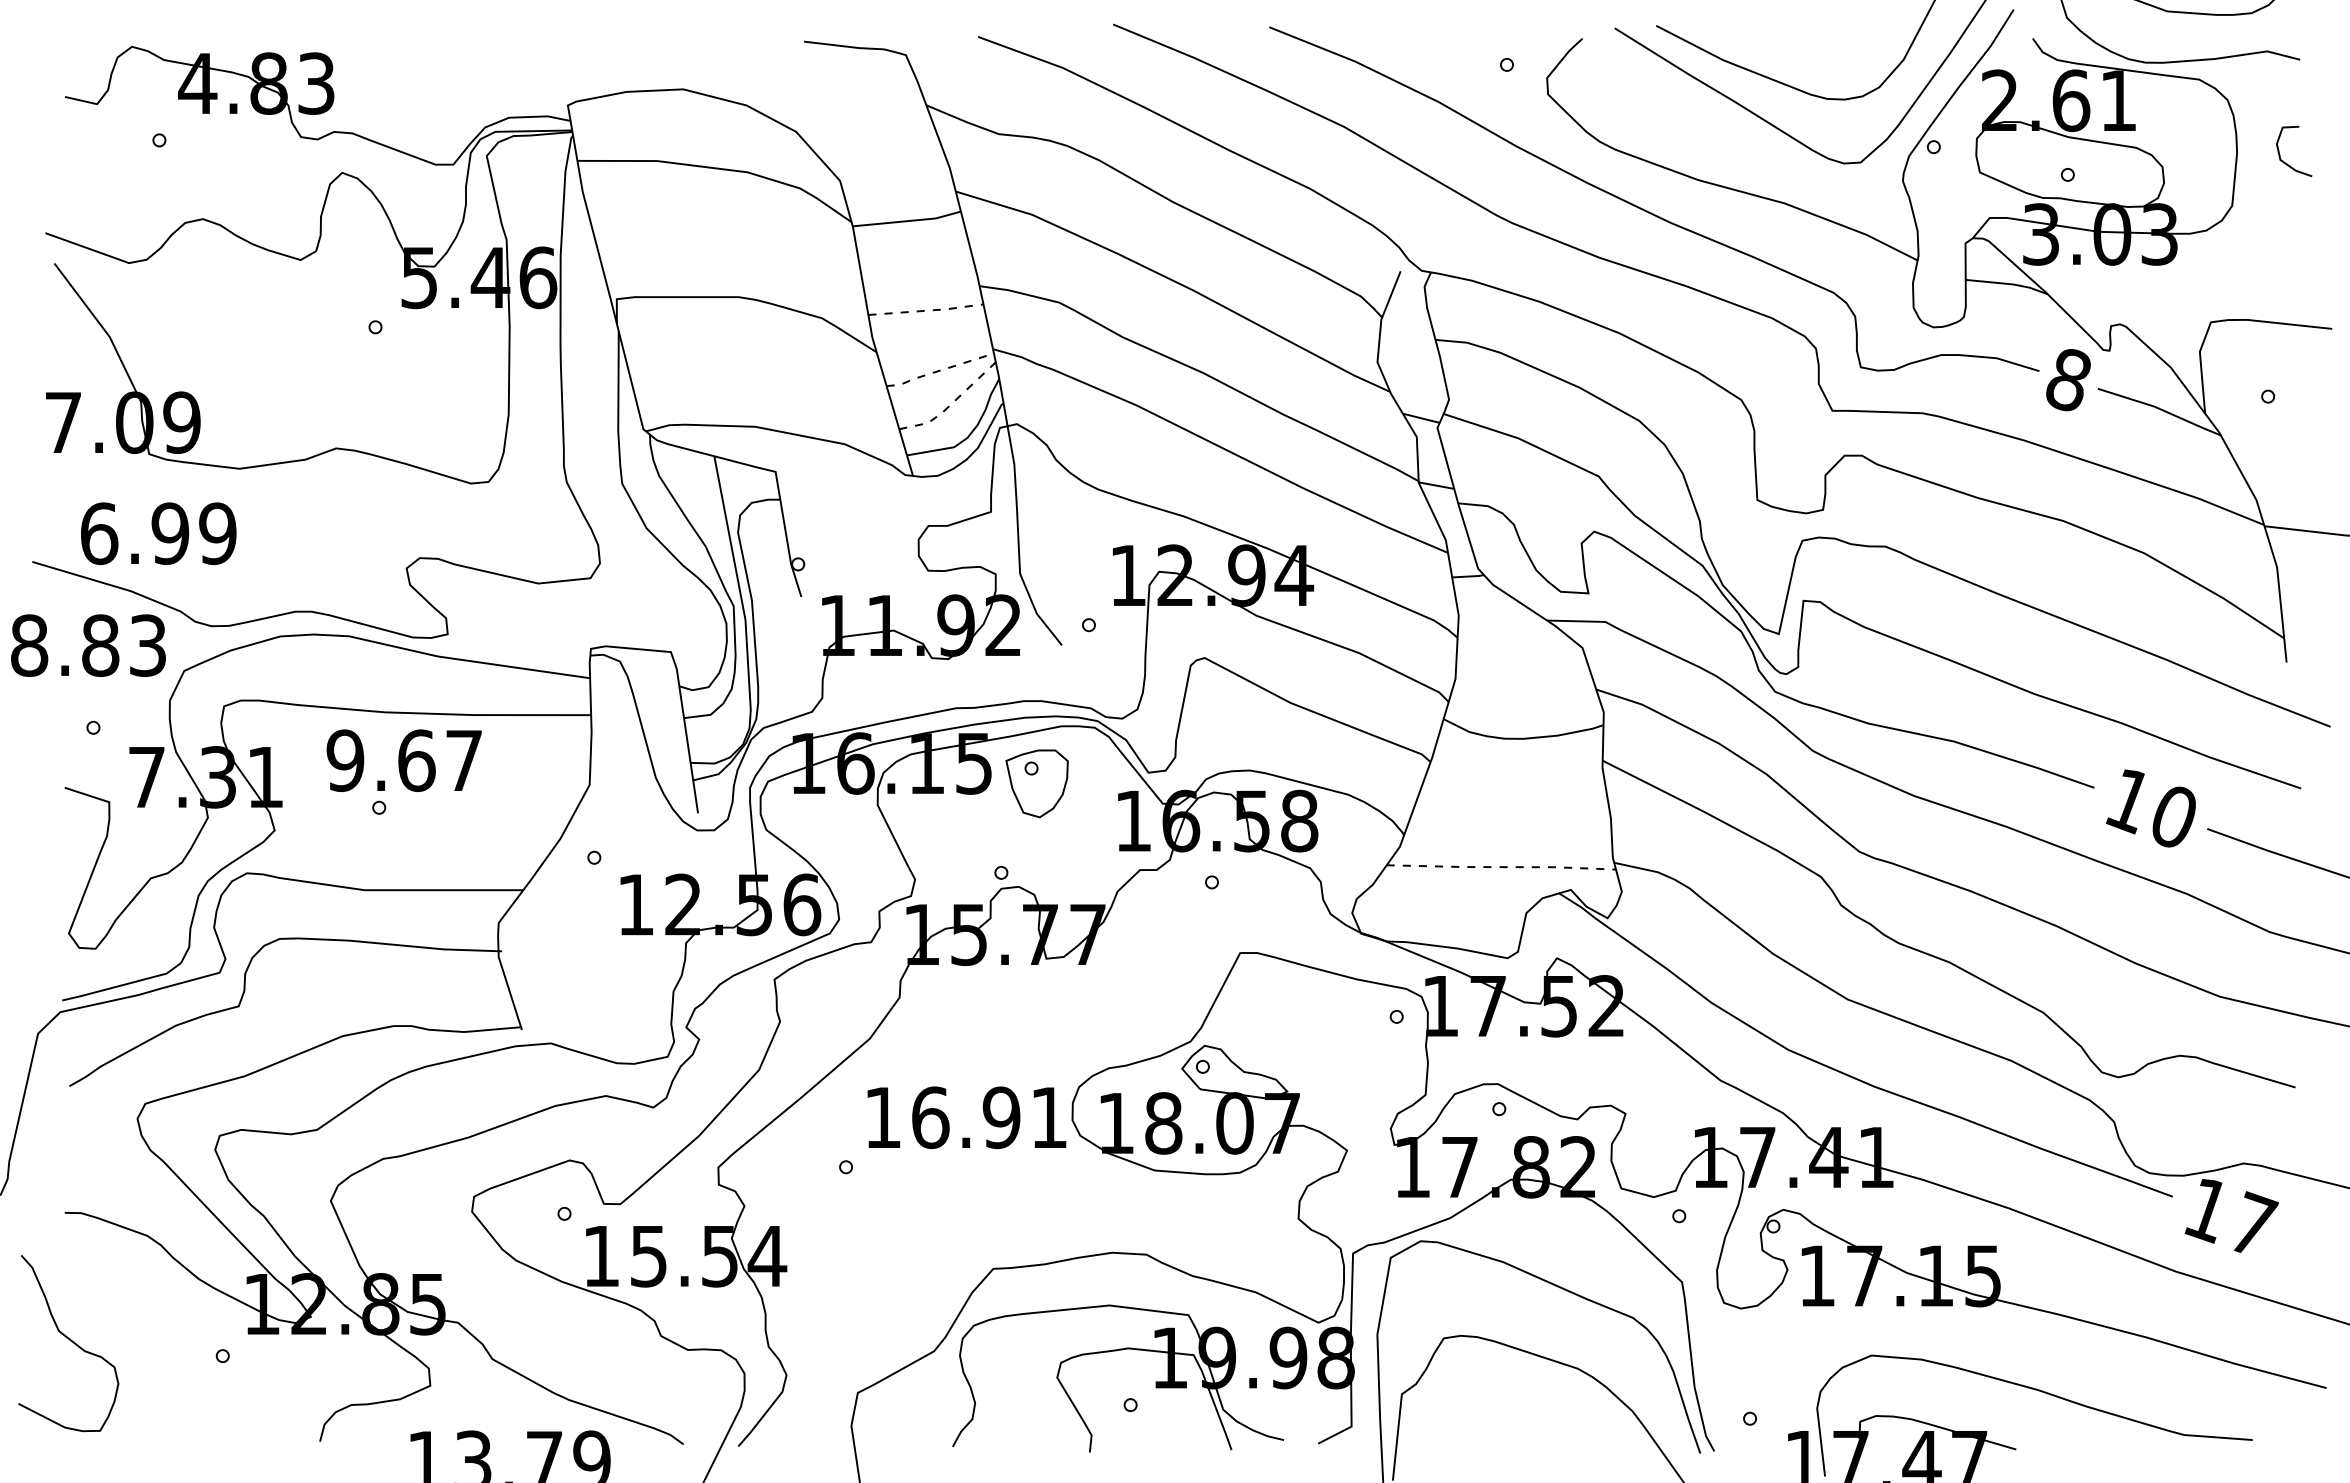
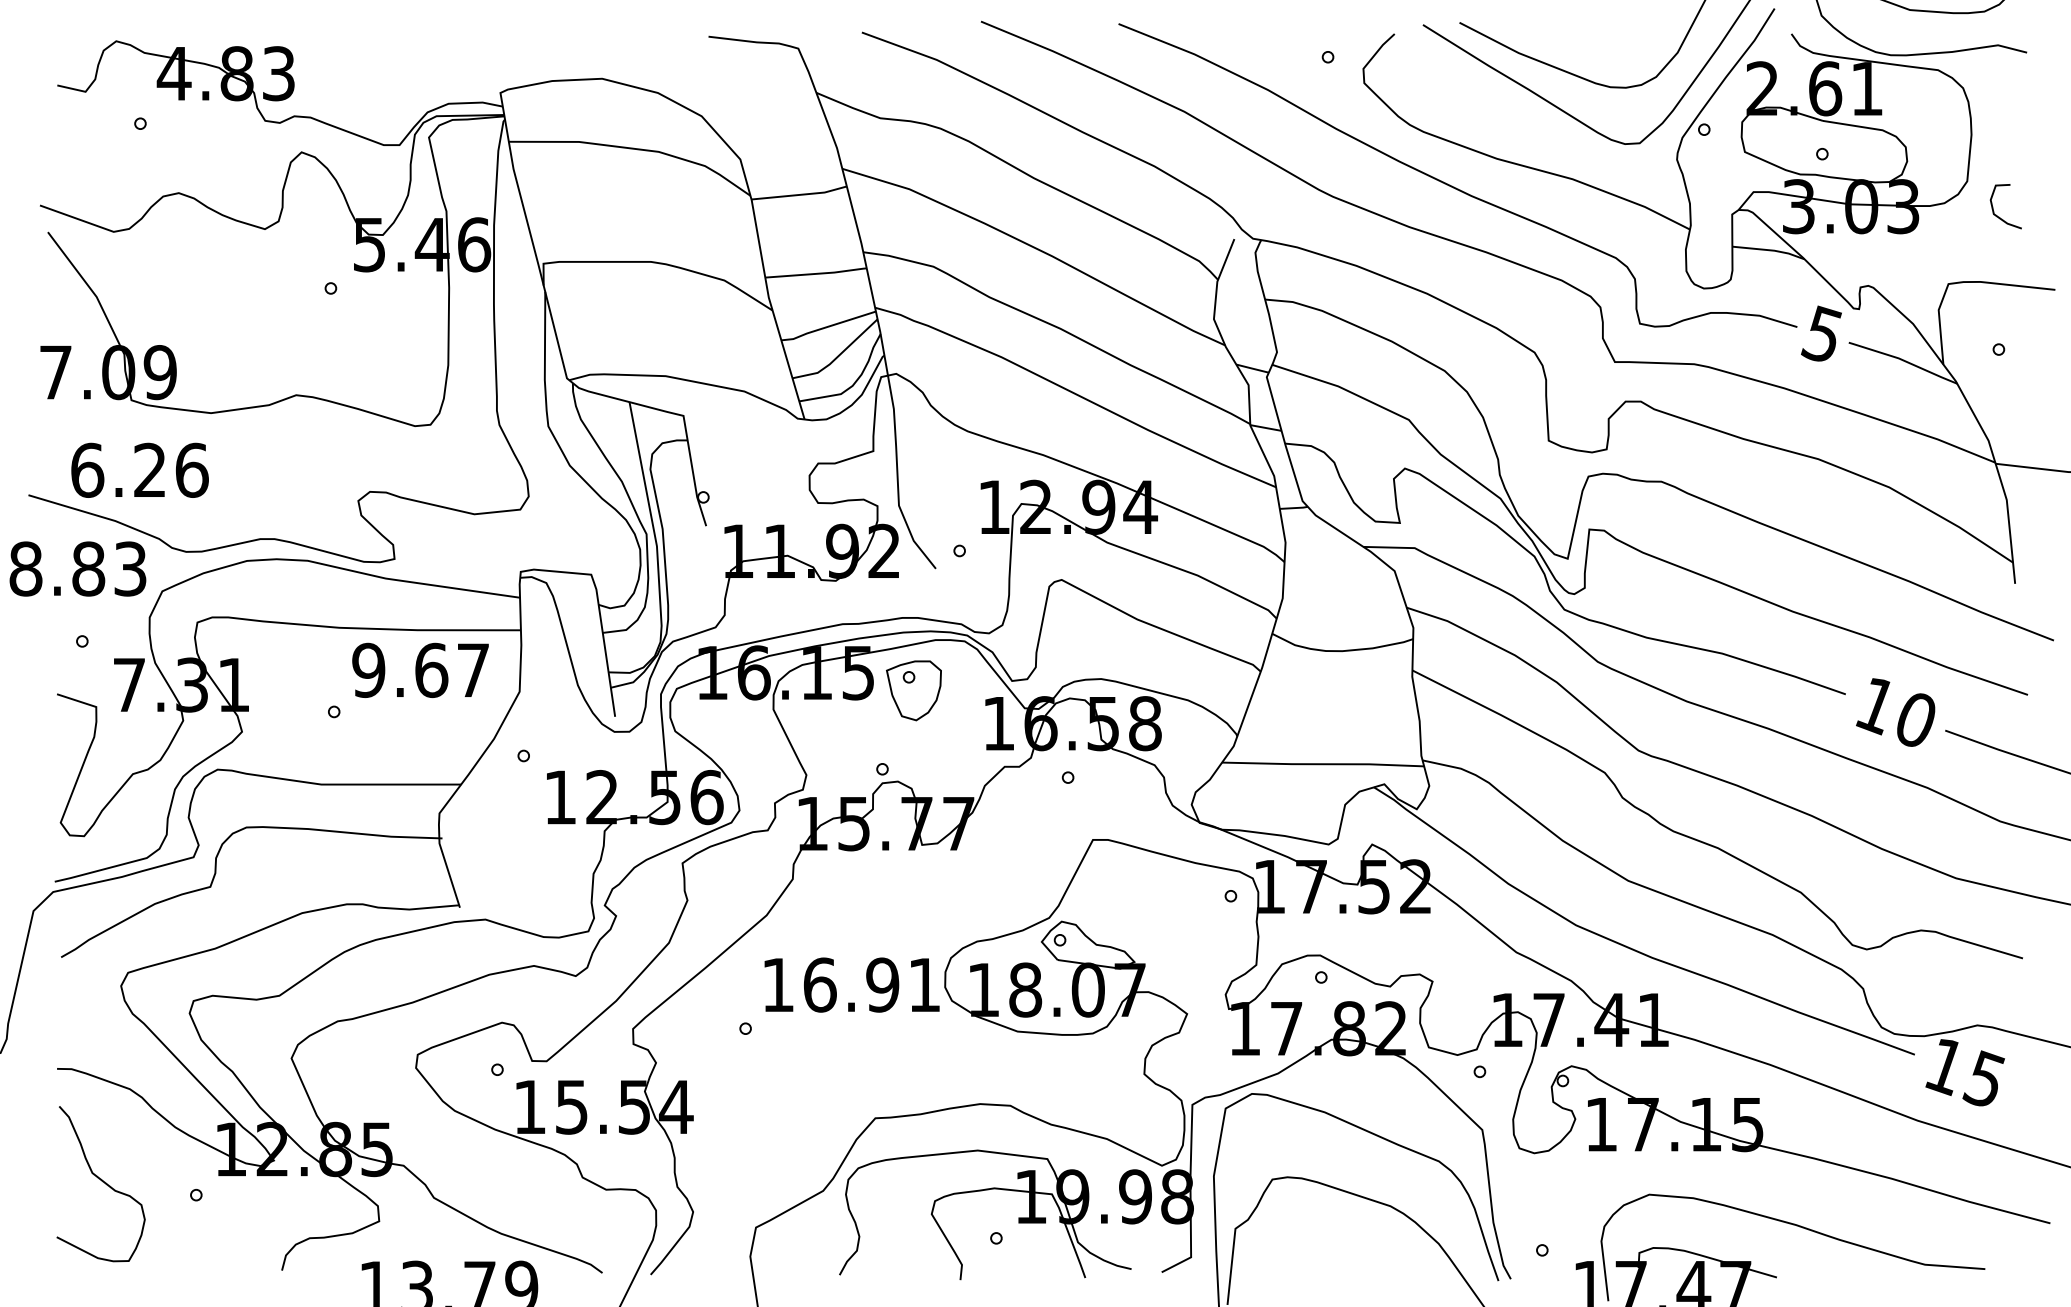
curve: (2287, 163) -> (2000, 217), moved
line: (928, 310) -> (818, 273), dashed -> solid
line: (939, 370) -> (827, 326), dashed -> solid
text: (2066, 378) -> (1821, 333), 8 -> 5
line: (950, 404) -> (837, 356), dashed -> solid
text: (194, 533) -> (171, 470), 6.99 -> 6.26
text: (403, 760) -> (419, 670), moved
line: (1502, 867) -> (1324, 764), dashed -> solid
text: (2252, 1223) -> (1985, 1078), 17 -> 15
curve: (70, 1341) -> (102, 1182), moved

